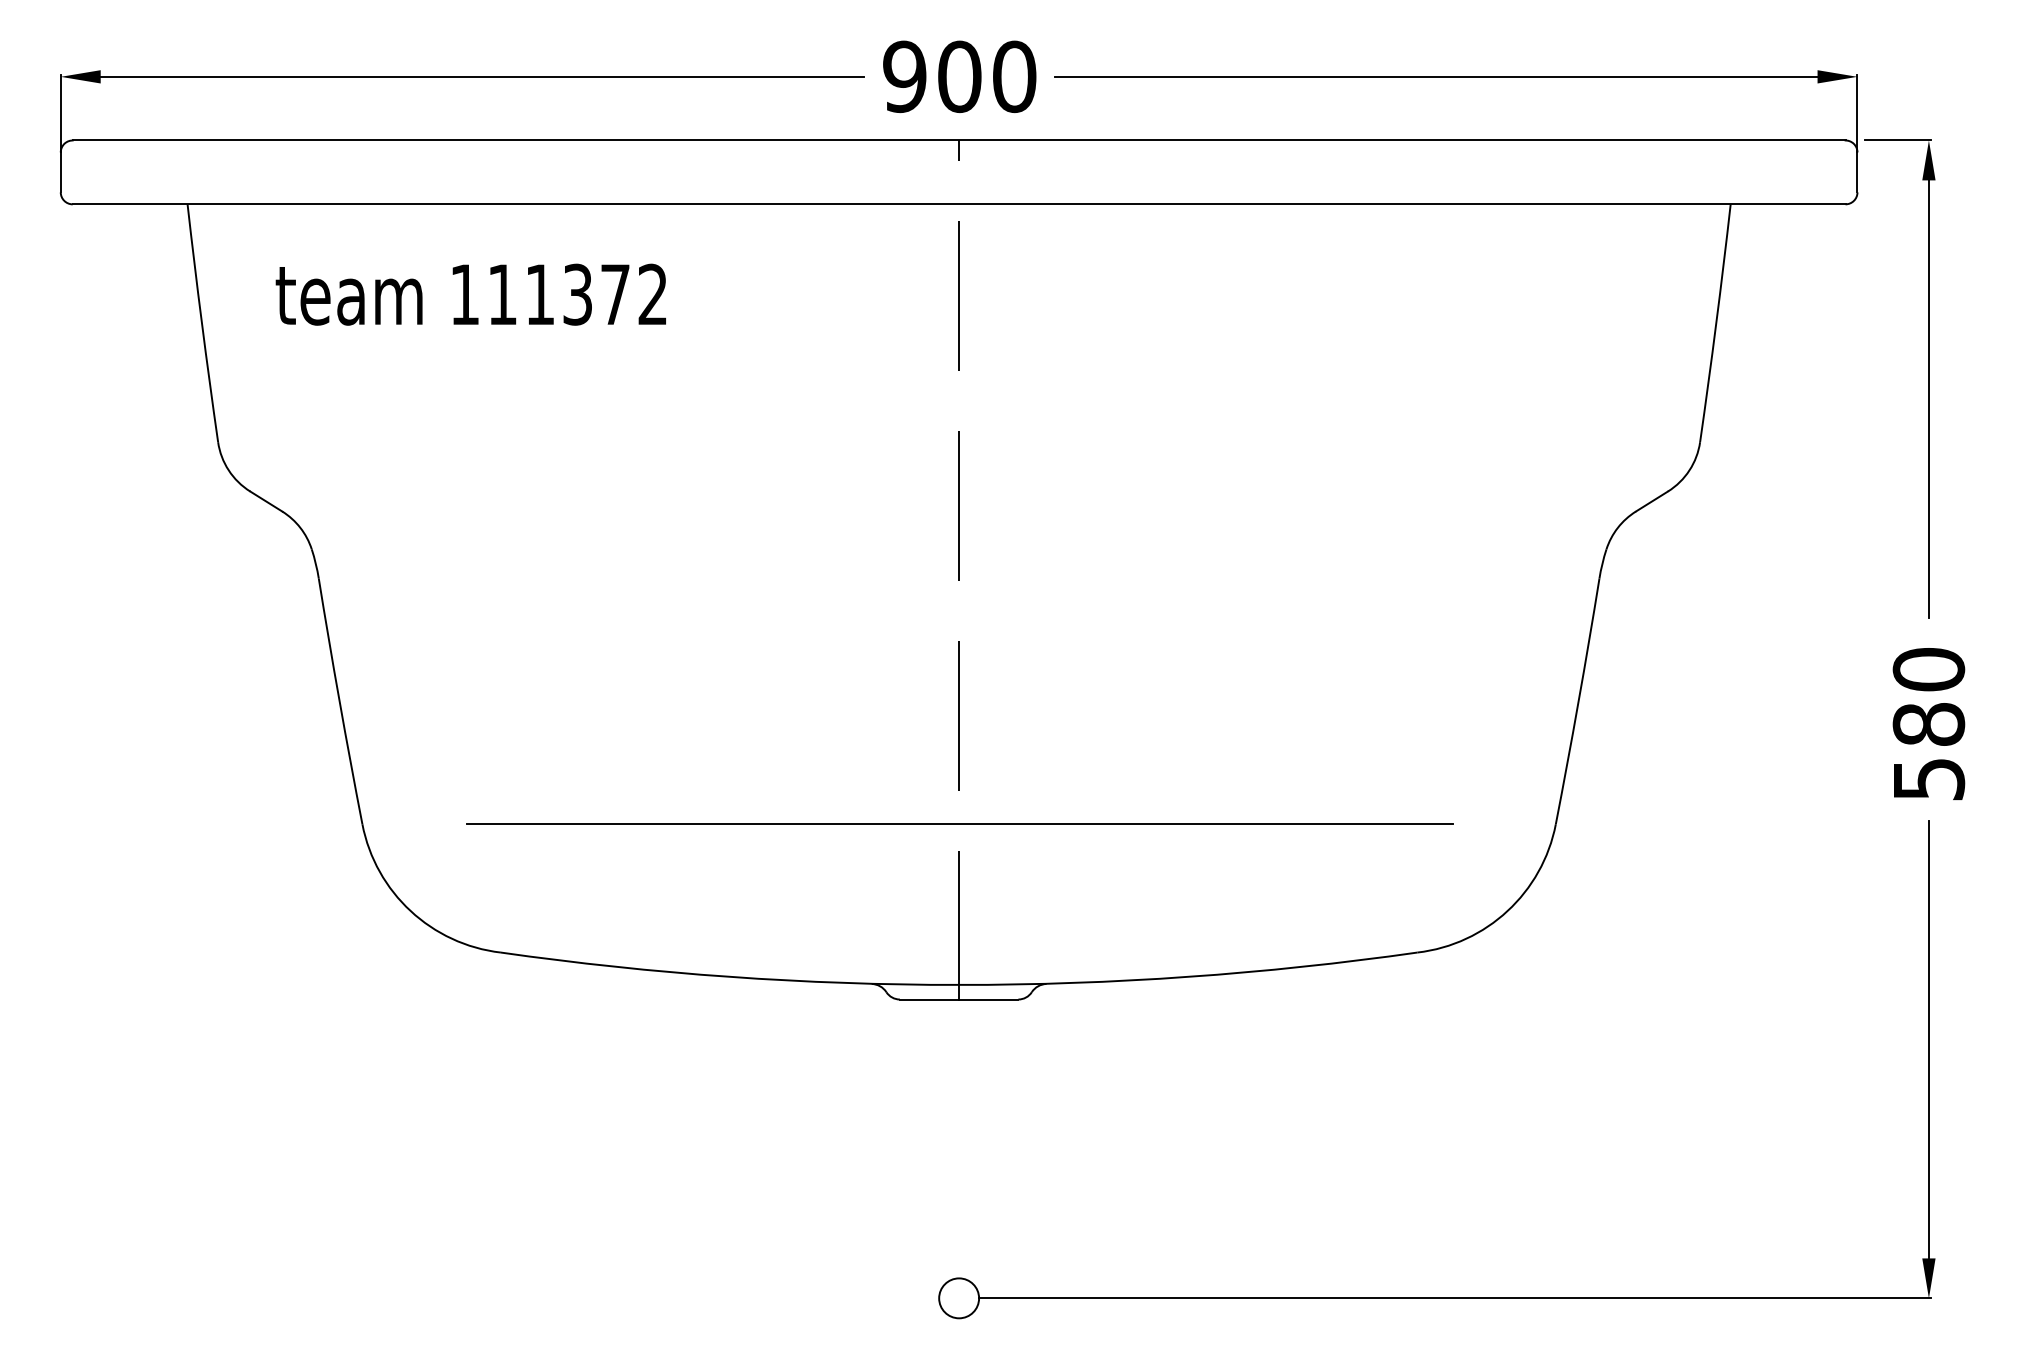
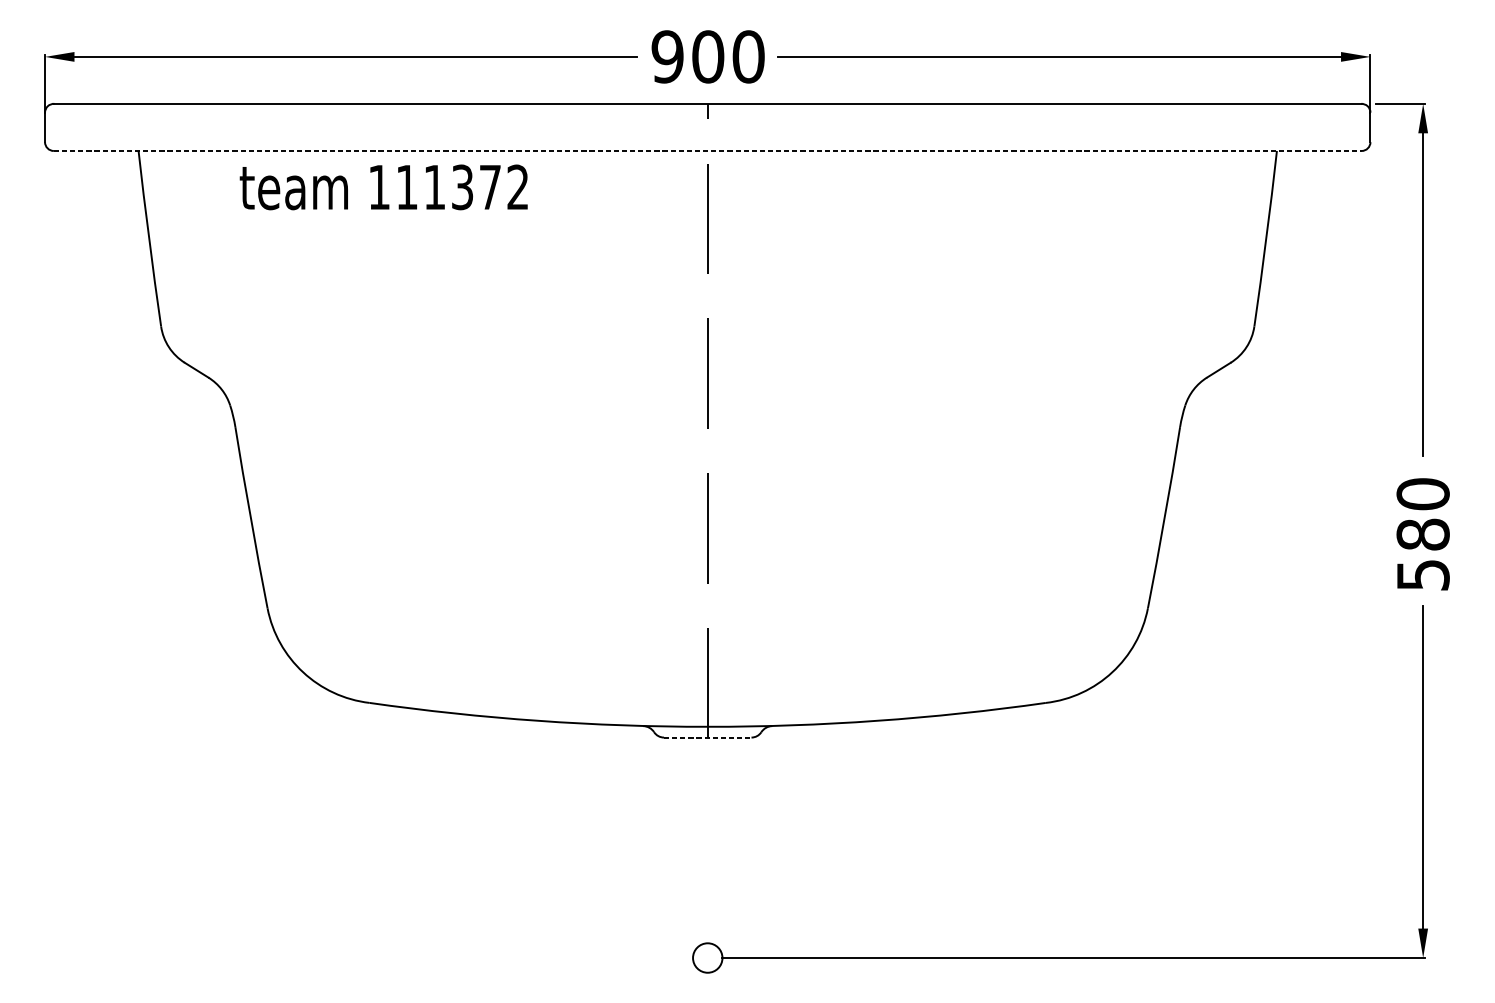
line: (959, 204) -> (708, 151), solid -> dashed
text: (470, 294) -> (383, 187), moved
line: (959, 824) -> (708, 608), removed
line: (959, 999) -> (708, 737), solid -> dashed

